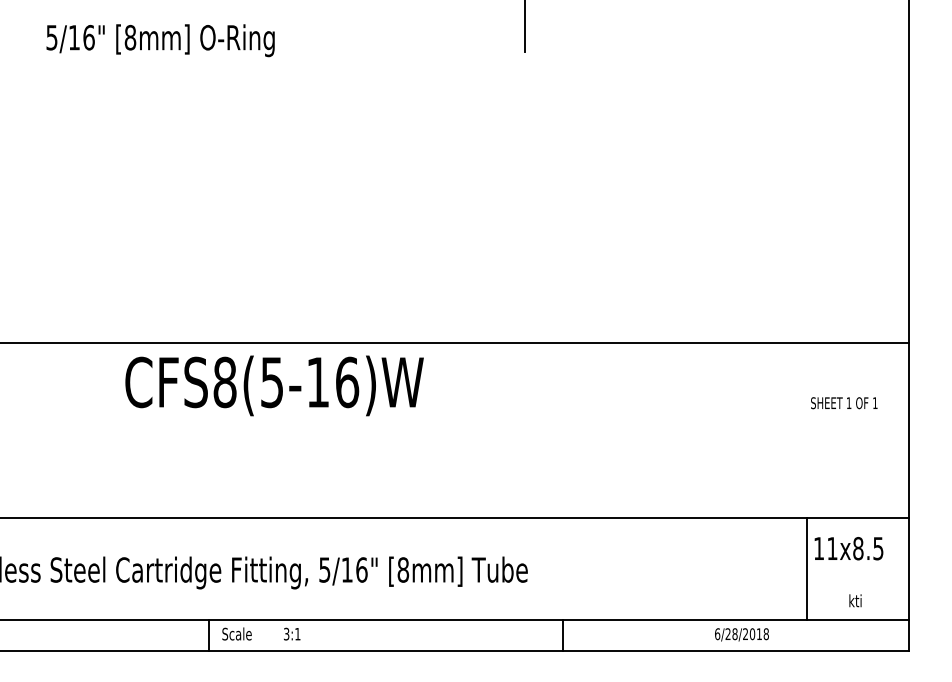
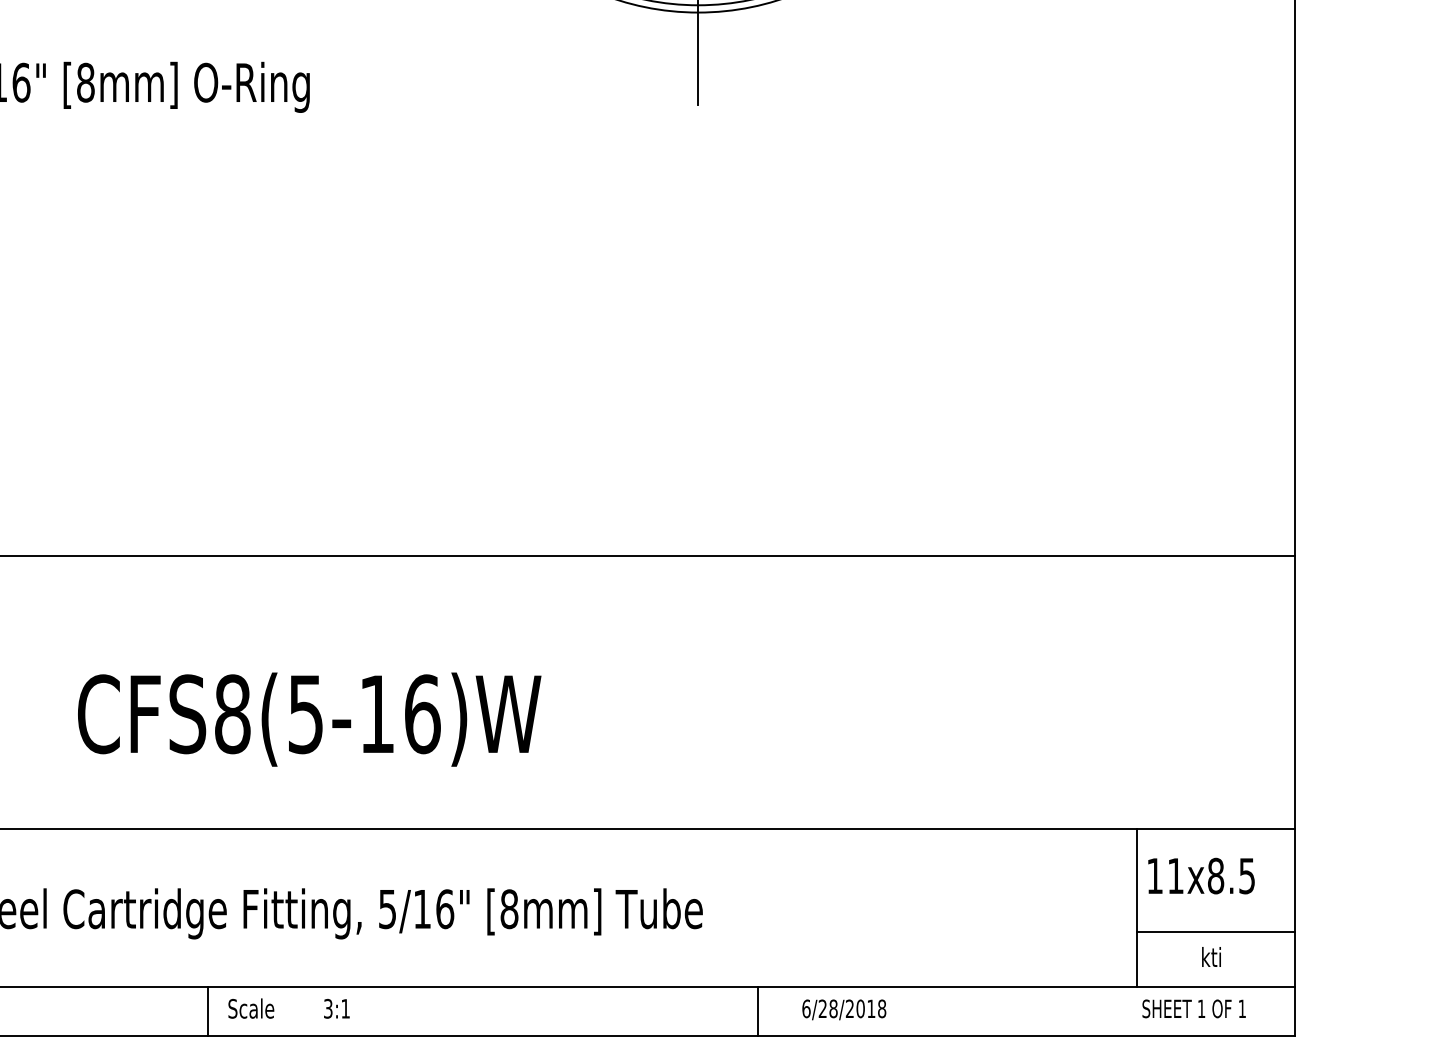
text: (274, 385) -> (309, 719), moved
text: (844, 403) -> (1194, 1009), moved
line: (857, 584) -> (1214, 931), added
text: (741, 634) -> (843, 1009), moved

